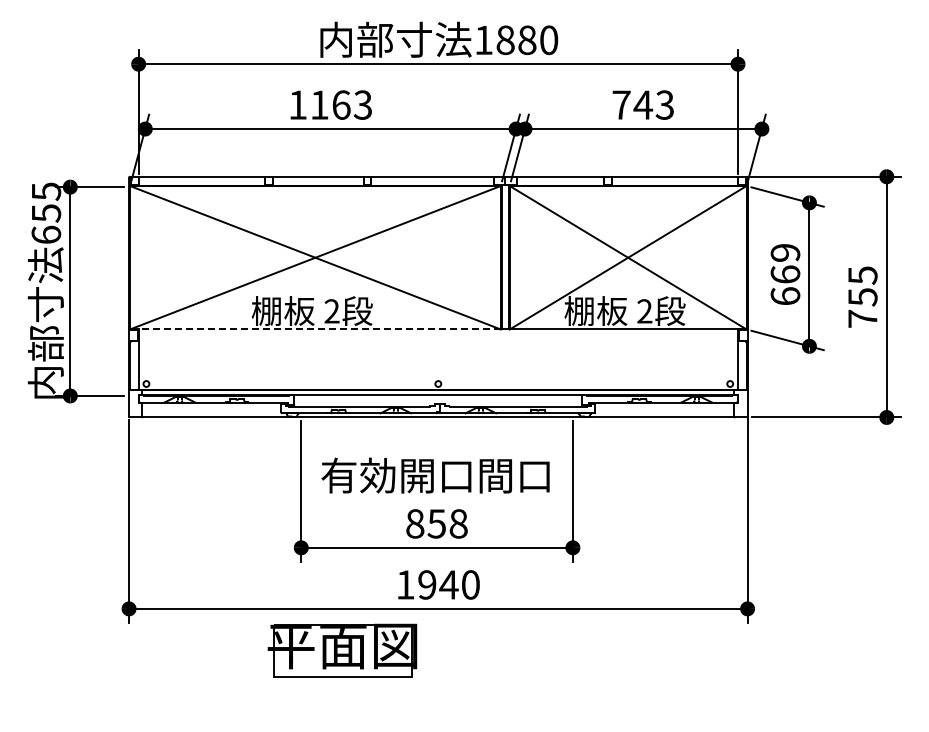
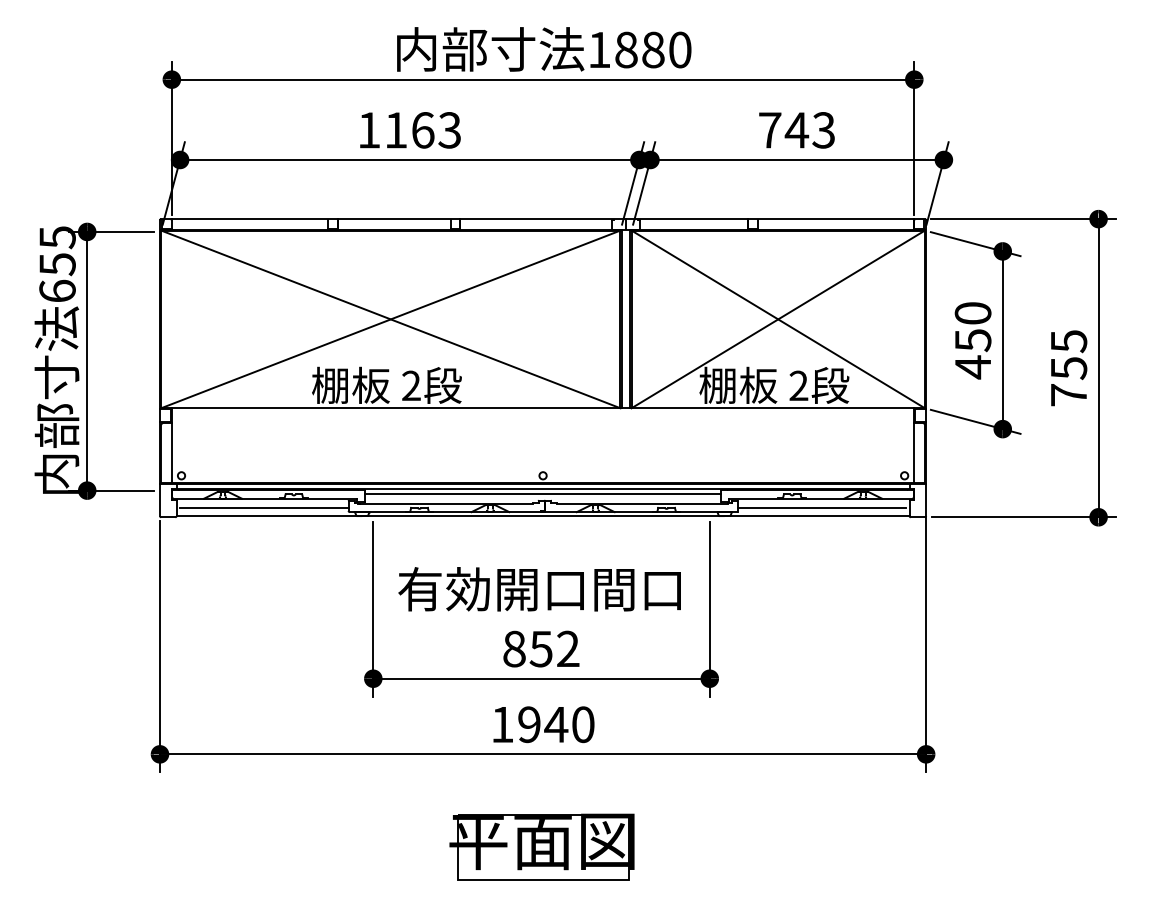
text: (785, 275) -> (973, 341), 669 -> 450
line: (314, 329) -> (389, 408), dashed -> solid
line: (438, 398) -> (543, 493), added
line: (213, 409) -> (264, 507), added
line: (663, 409) -> (822, 507), added
text: (458, 523) -> (568, 648), 858 -> 852
part: (342, 650) -> (542, 846), moved

